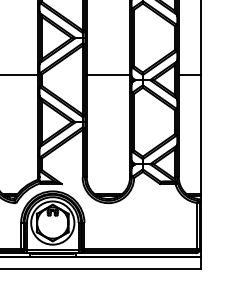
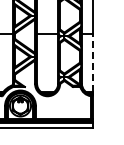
line: (200, 133) -> (92, 62), solid -> dashed

